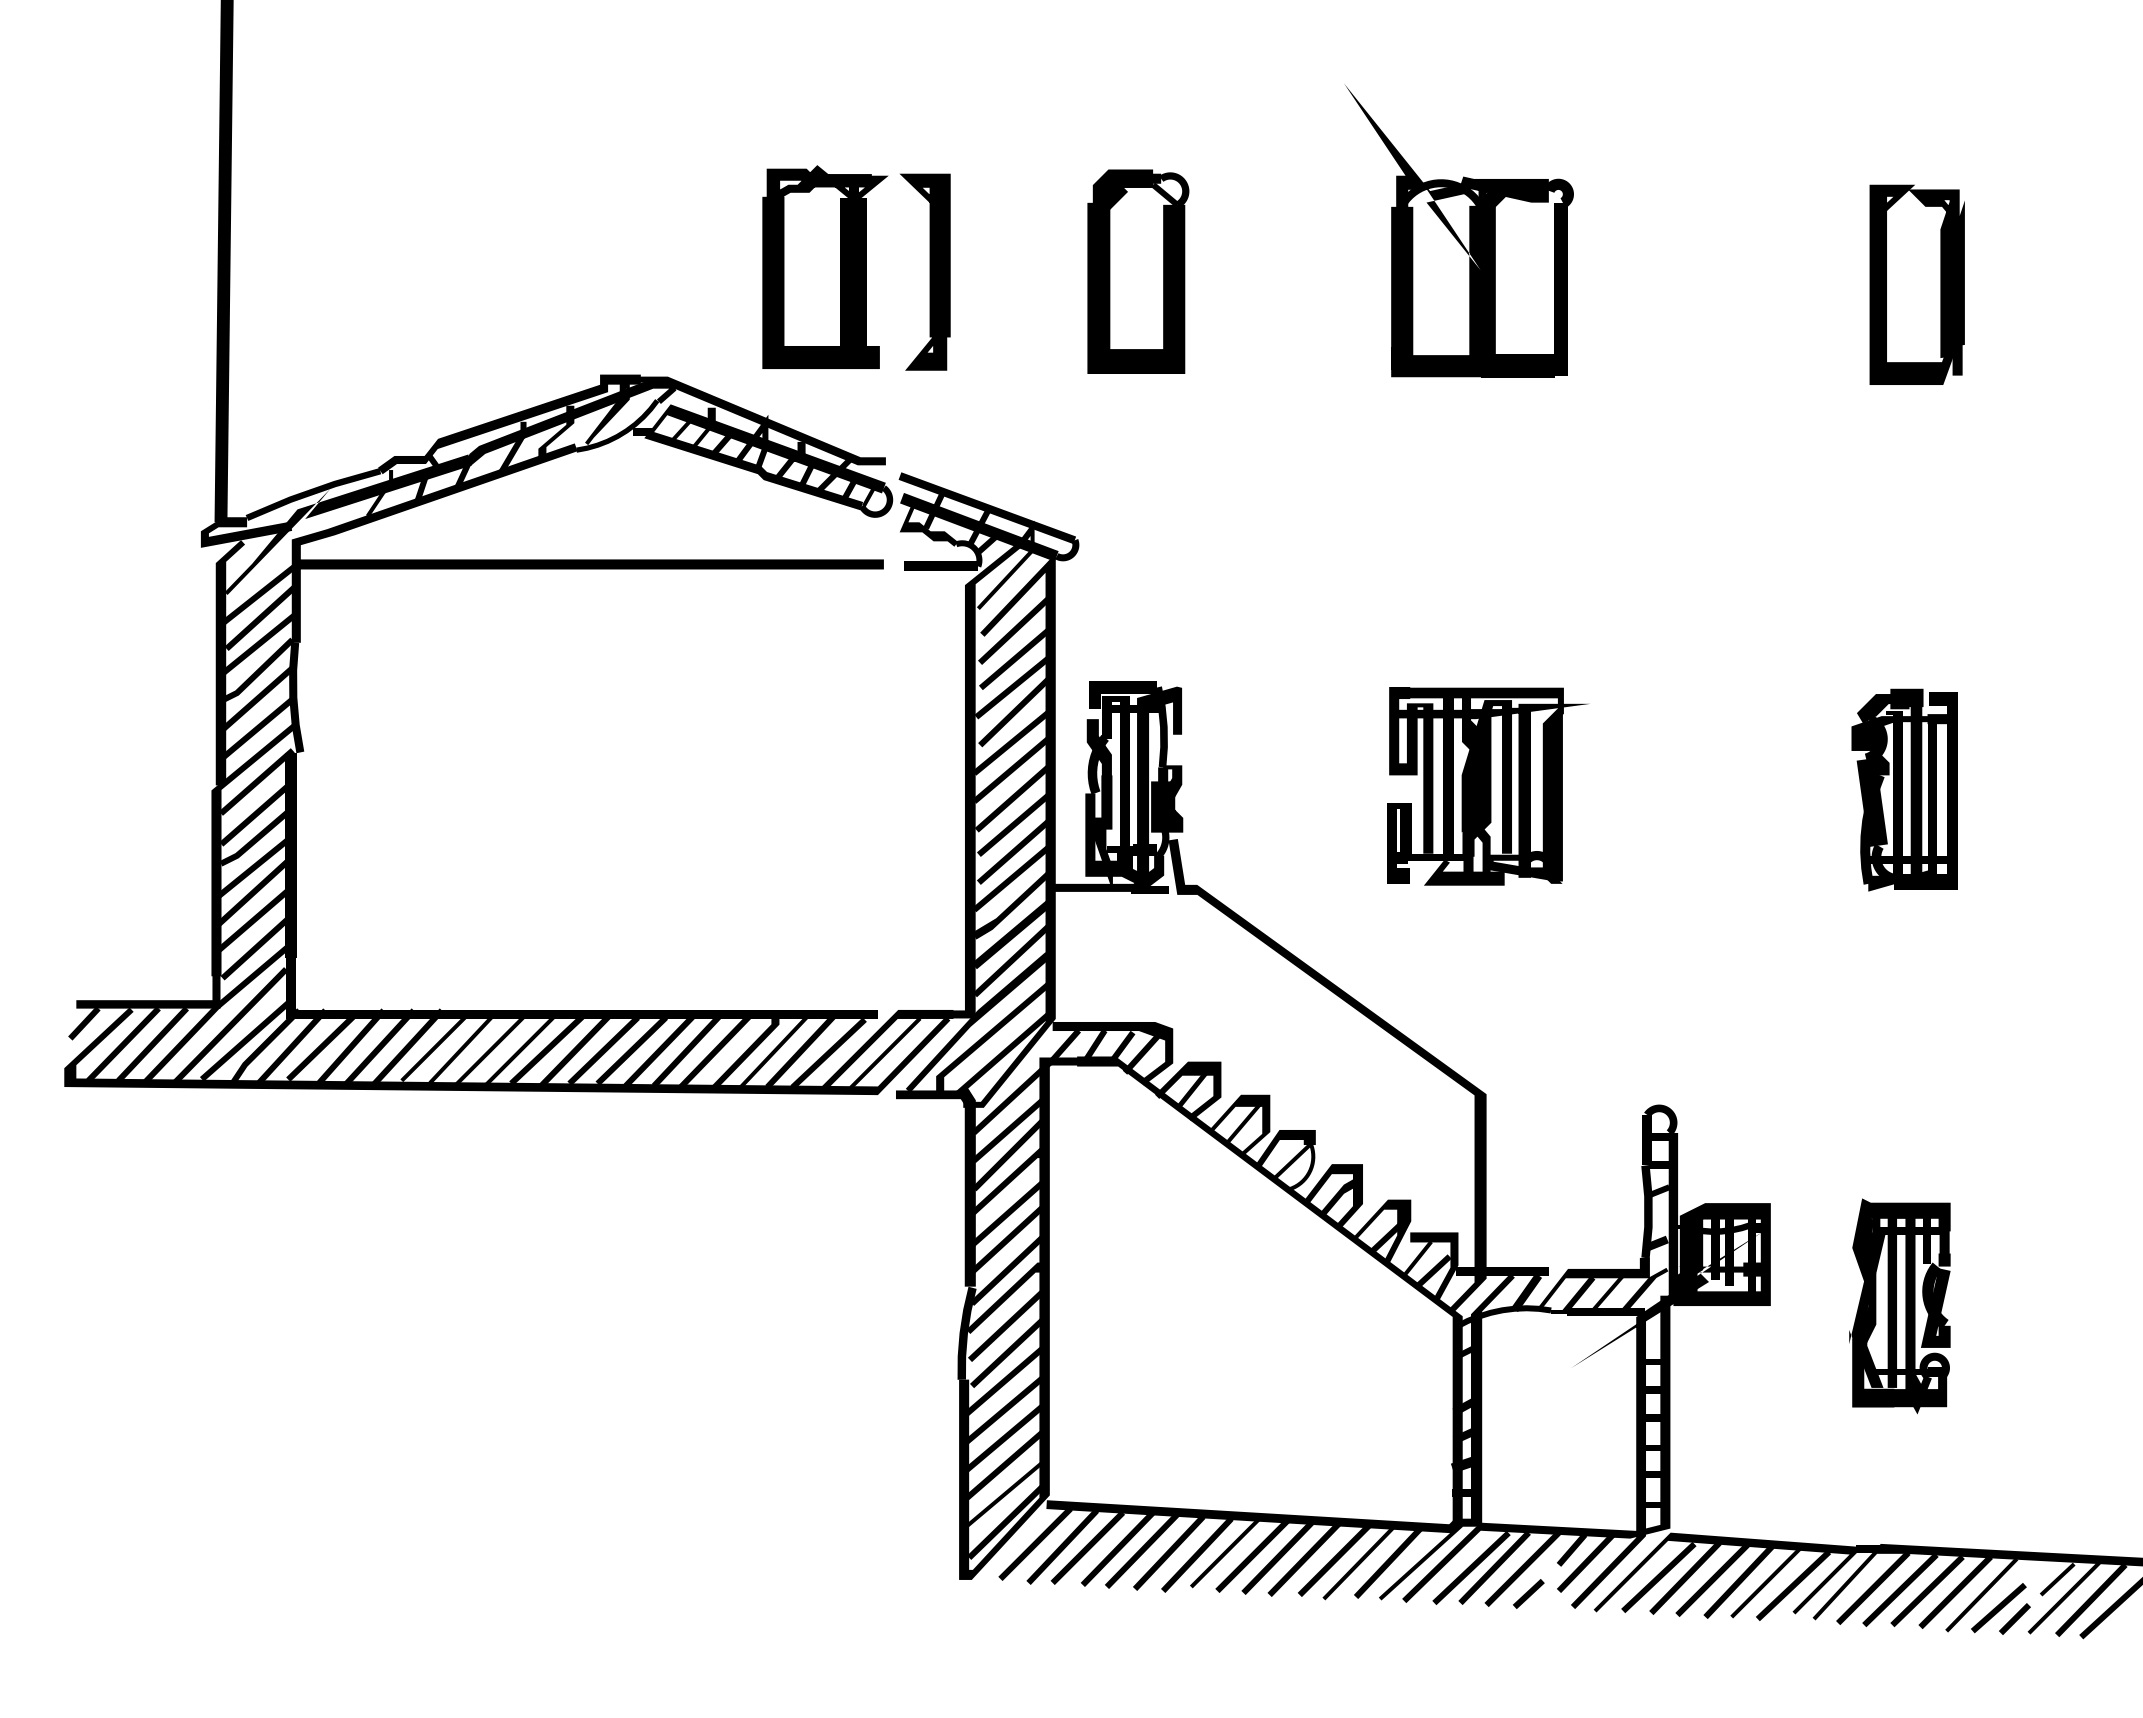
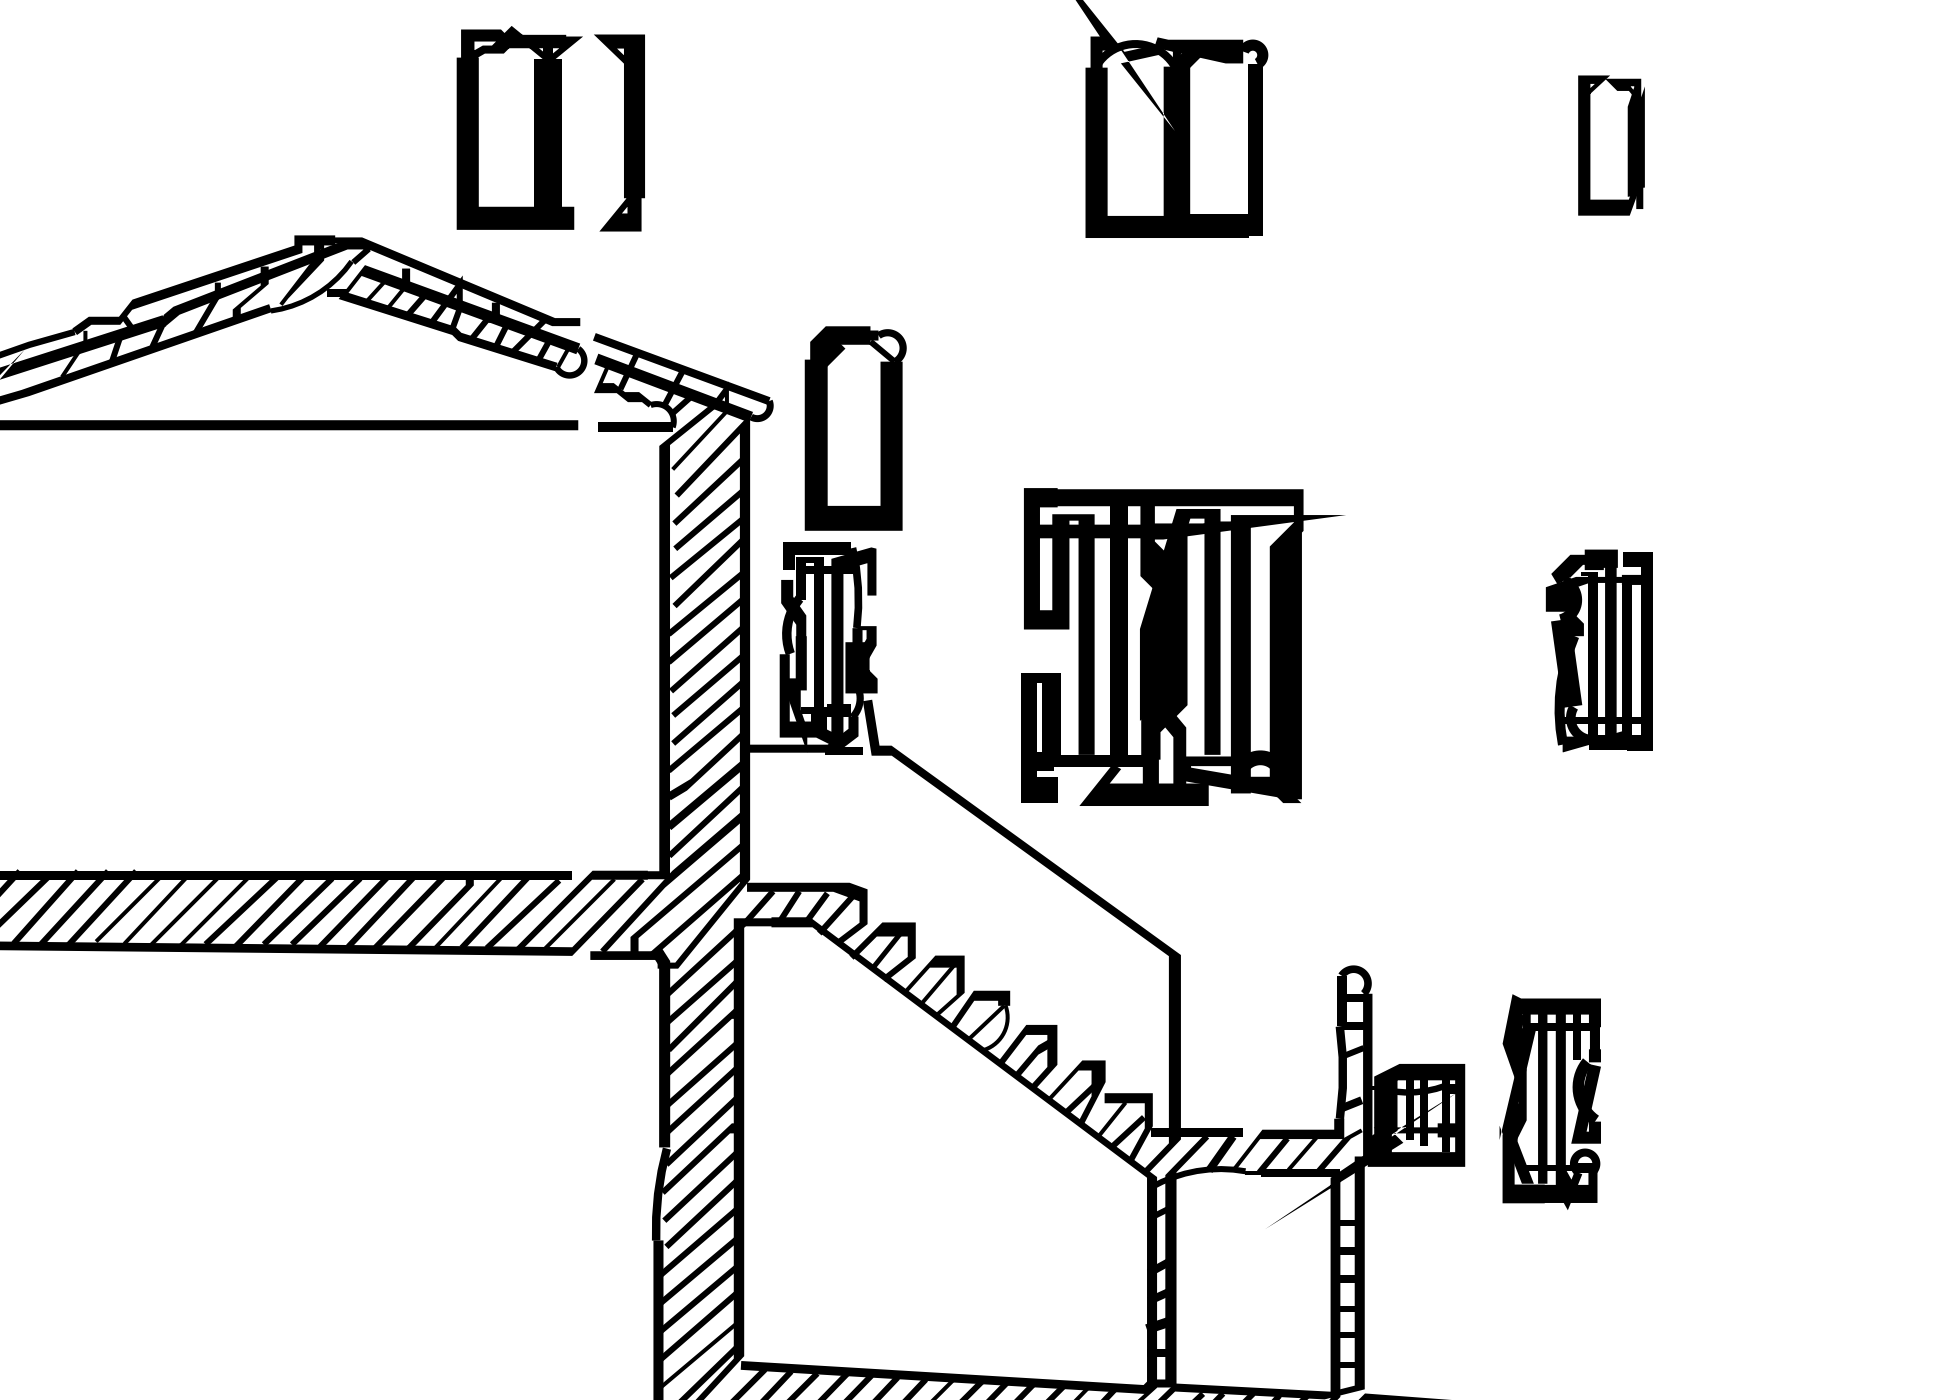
part: (1138, 271) -> (855, 428), moved
part: (1916, 284) -> (1610, 145), size x0.7
part: (1488, 786) -> (1182, 647), size x1.6
part: (1899, 1306) -> (1549, 1102), moved

